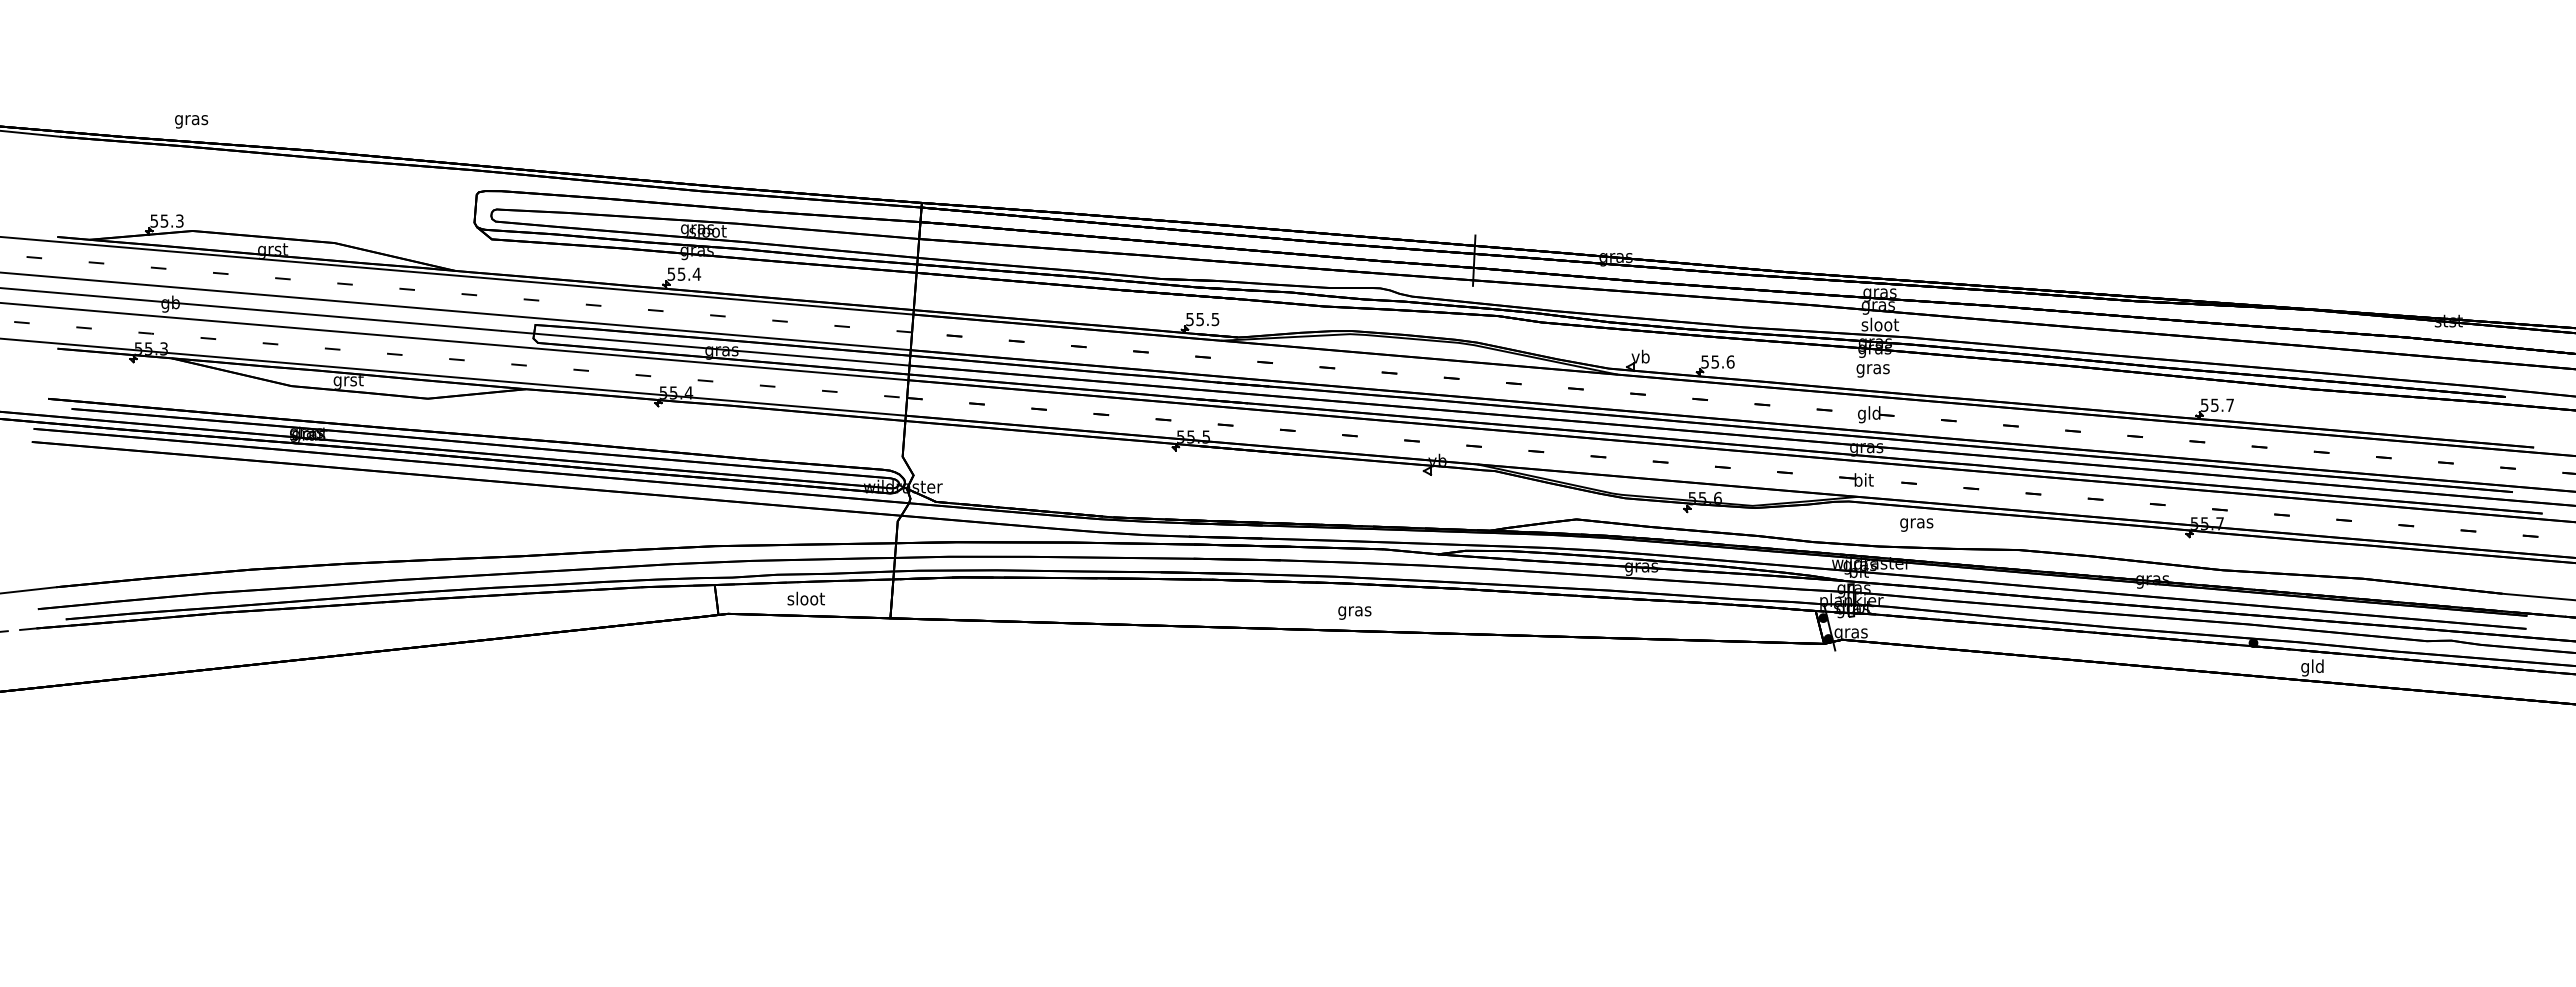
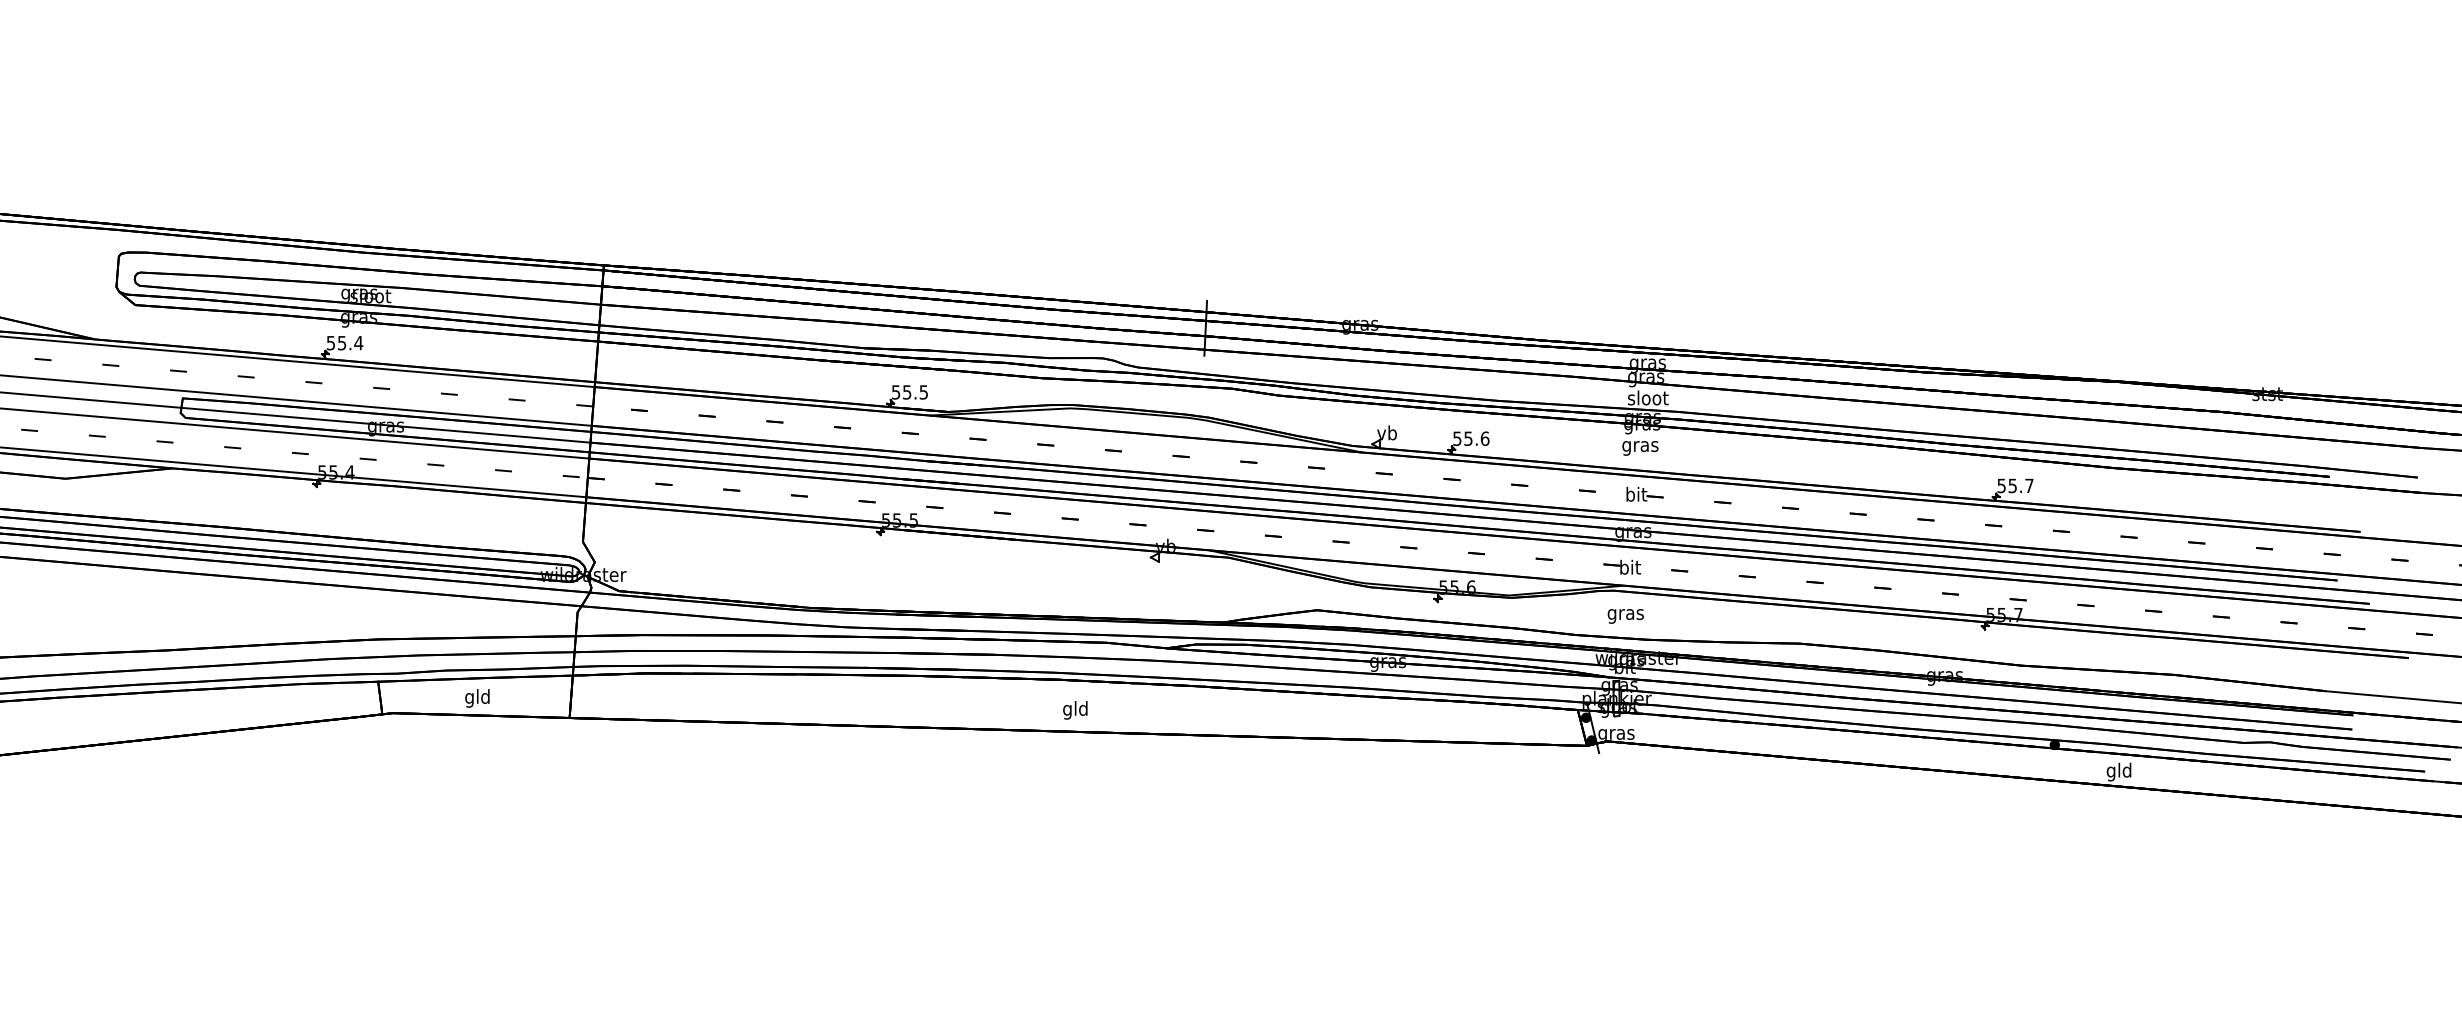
text: (1869, 414) -> (1636, 495), gld -> bit
text: (1916, 524) -> (1625, 615), moved
text: (805, 599) -> (477, 697), sloot -> gld
text: (1354, 610) -> (1075, 709), gras -> gld

